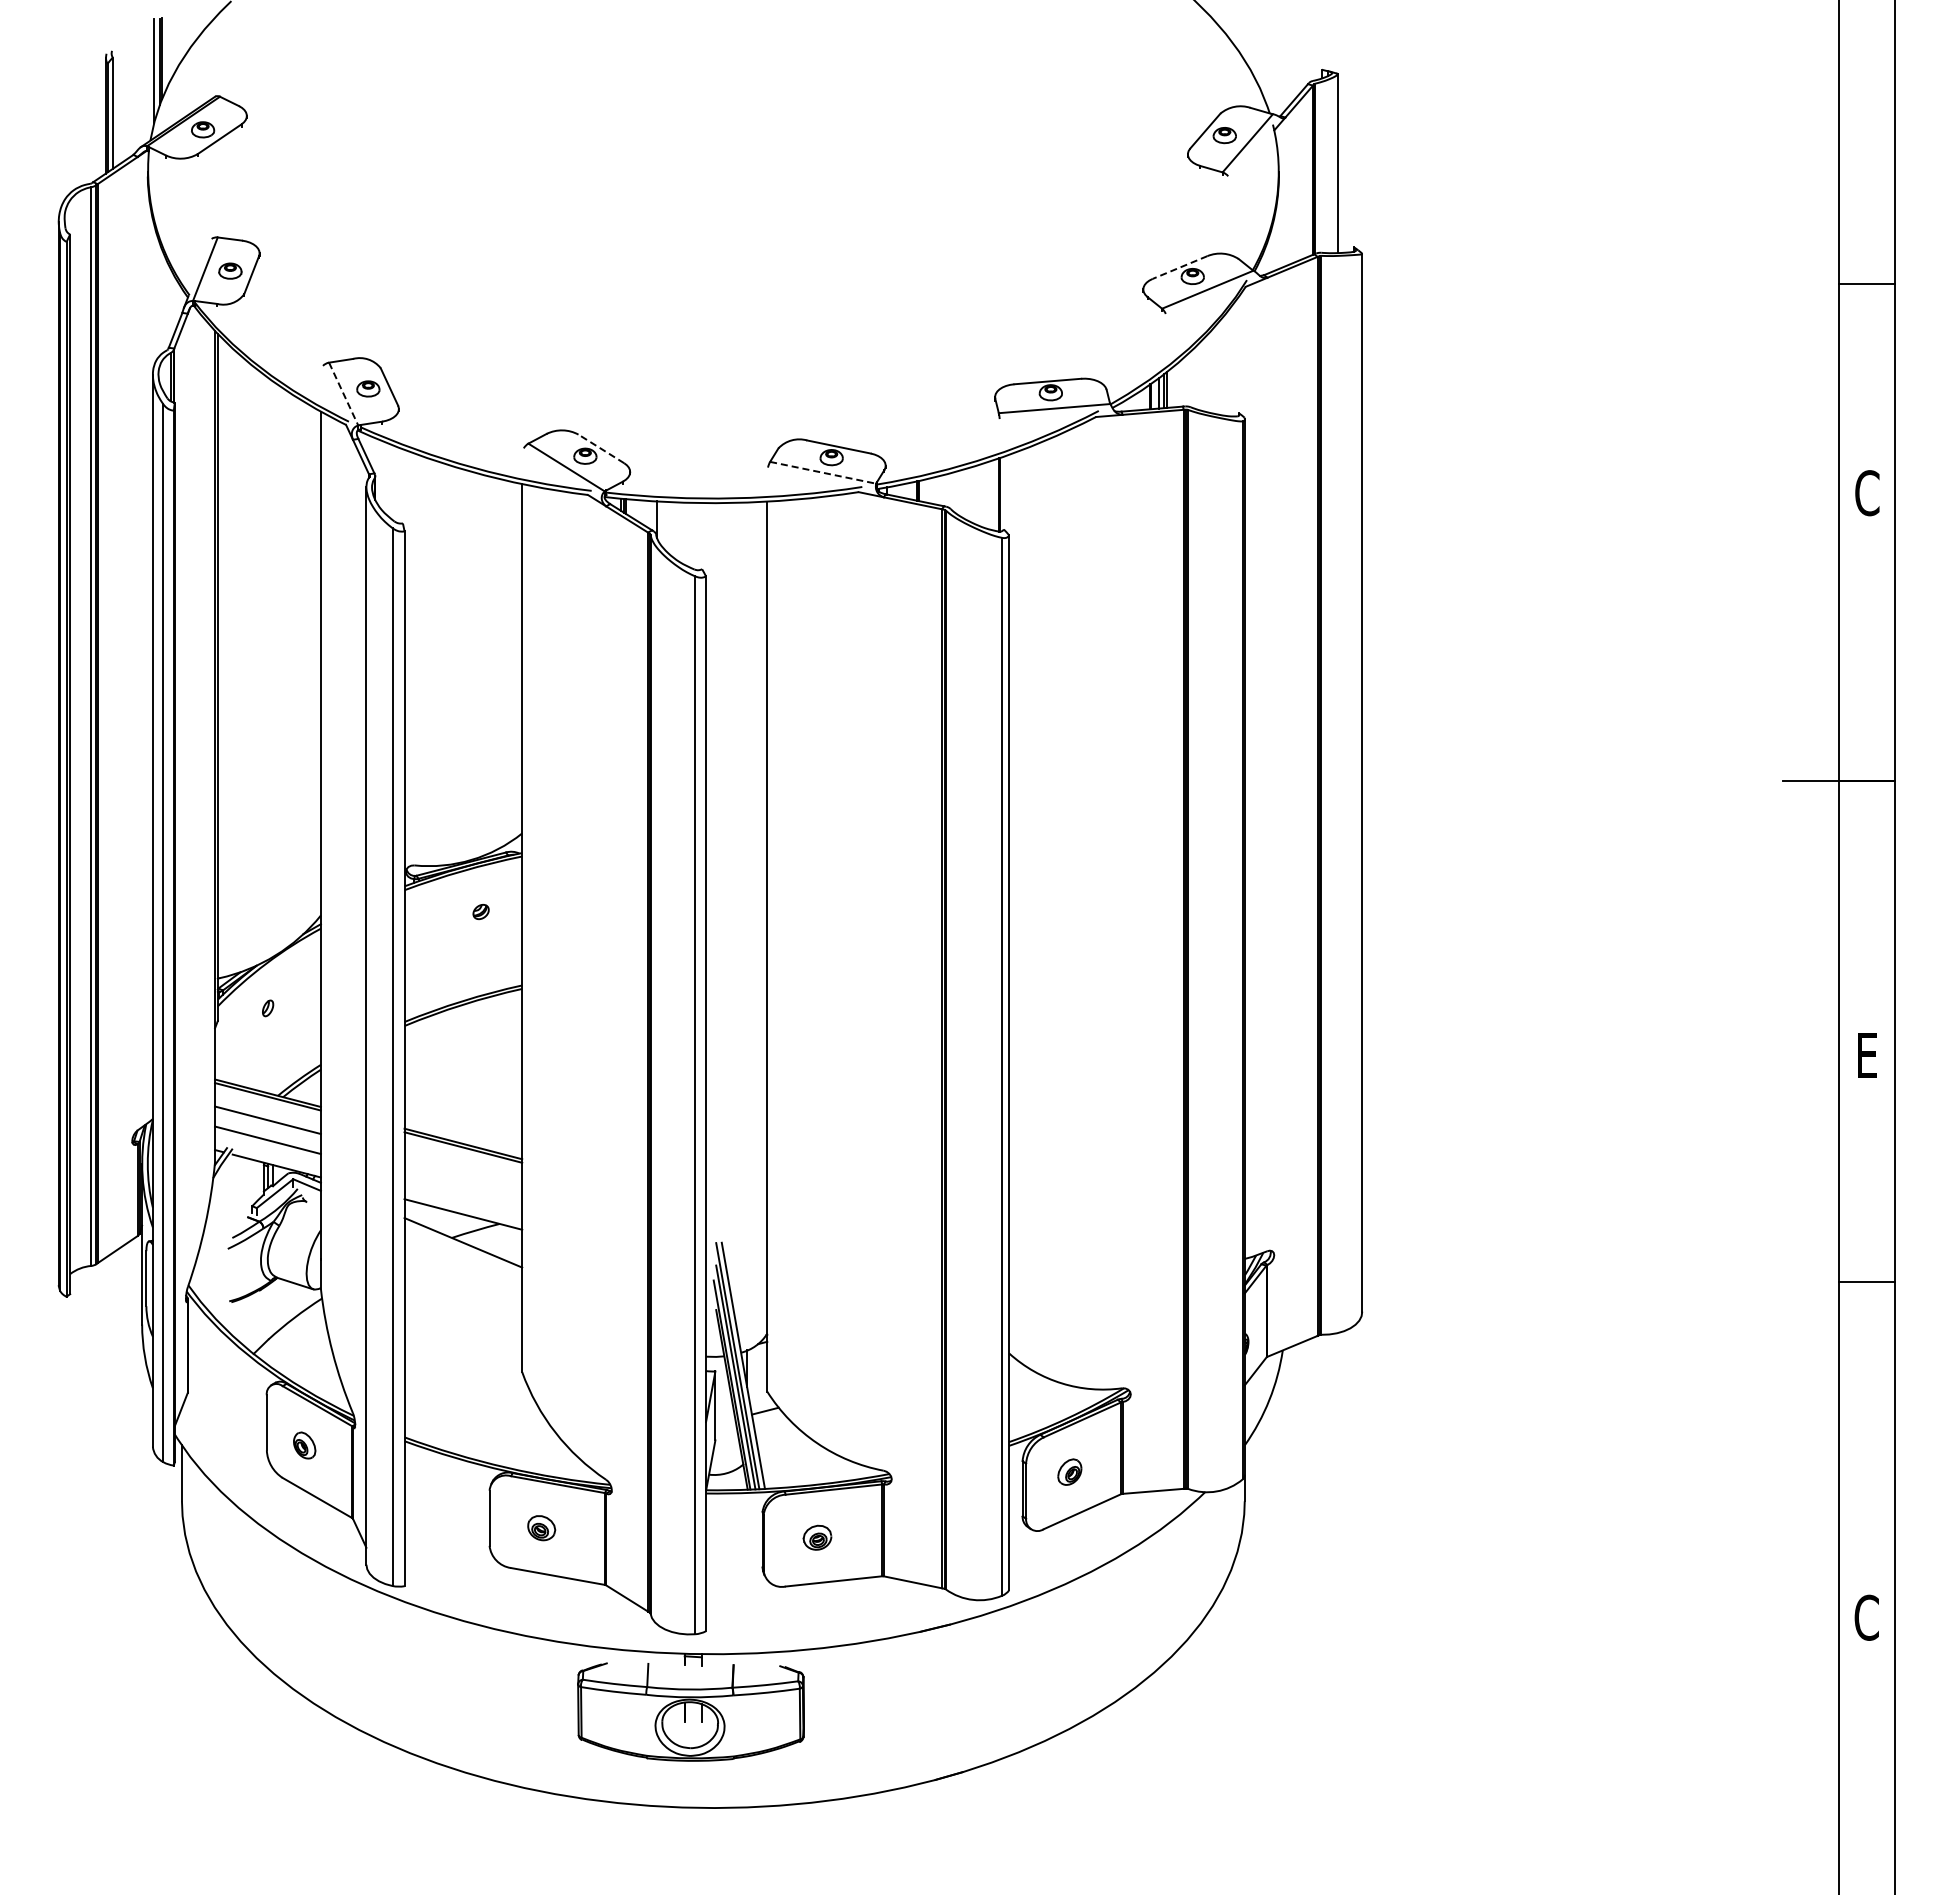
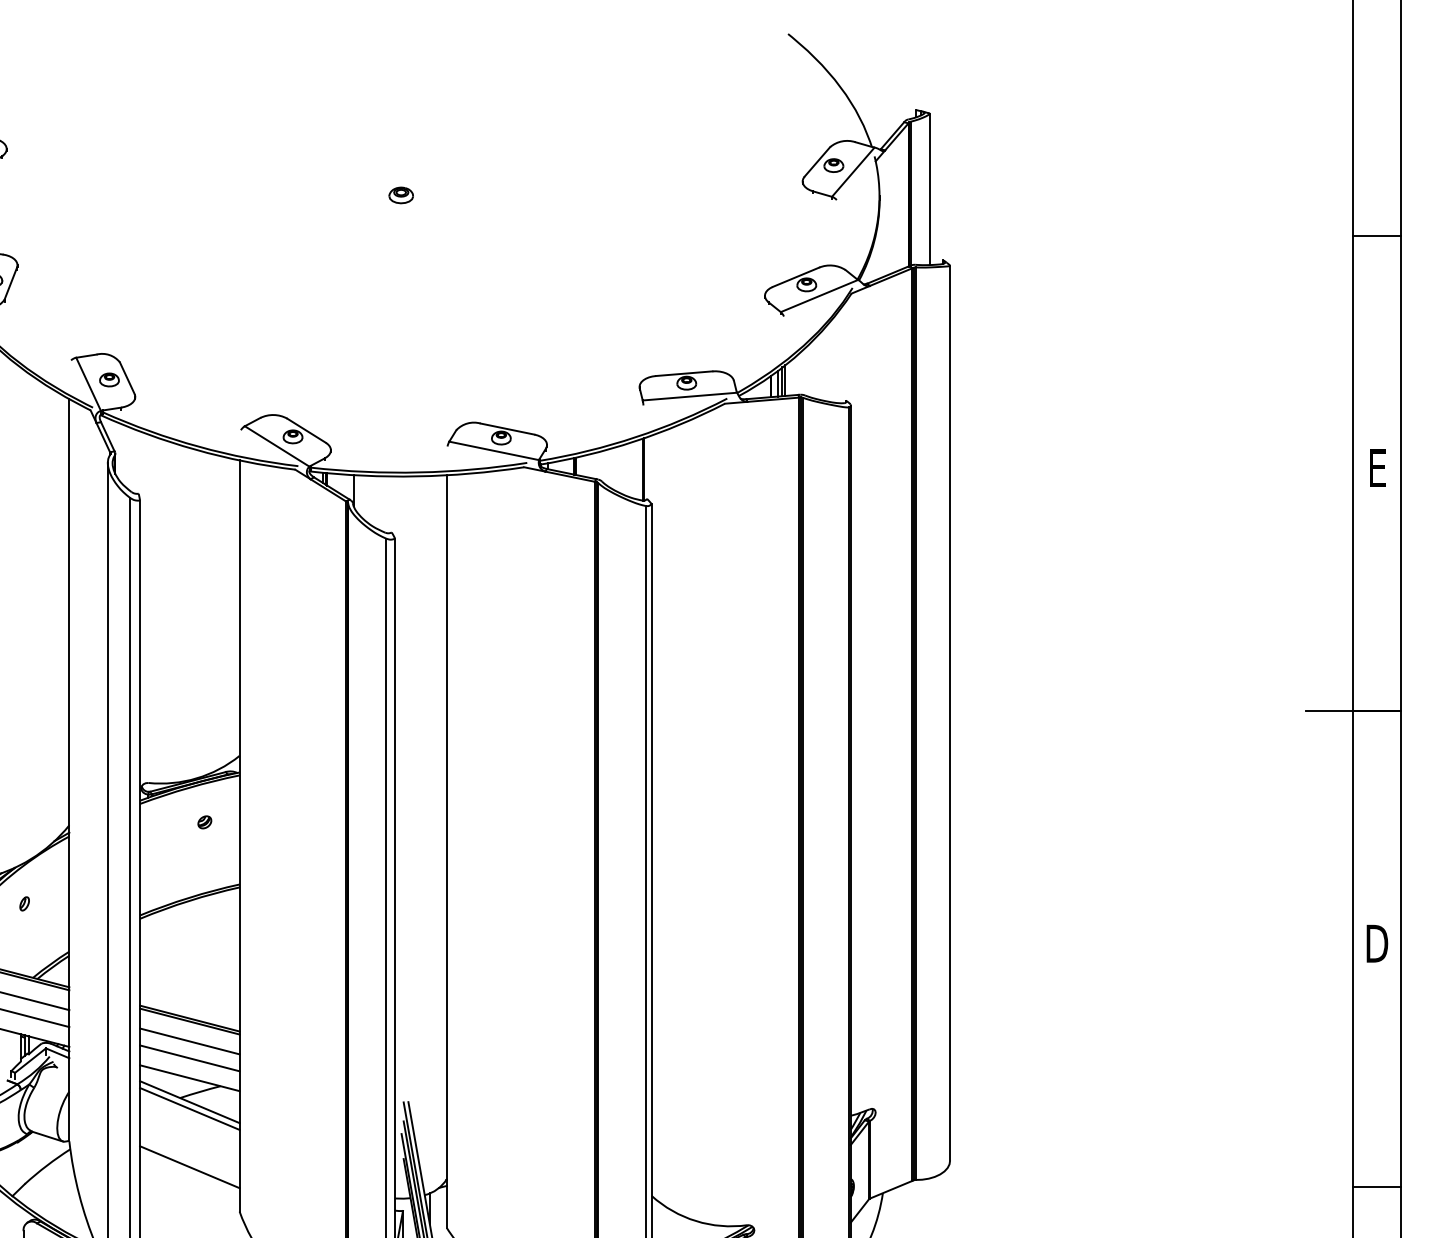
part: (713, 170) -> (401, 195), added
line: (1180, 267) -> (796, 277), dashed -> solid
line: (1867, 283) -> (1377, 235), moved
line: (343, 394) -> (88, 384), dashed -> solid
line: (601, 448) -> (306, 430), dashed -> solid
line: (823, 472) -> (494, 450), dashed -> solid
text: (1867, 493) -> (1377, 468), C -> E
text: (1867, 1055) -> (1377, 943), E -> D
line: (463, 1170) -> (189, 1041), added
line: (463, 1190) -> (189, 1057), added
line: (463, 1250) -> (189, 1108), added
line: (1867, 1282) -> (1377, 1187), moved
line: (463, 1319) -> (189, 1167), added

